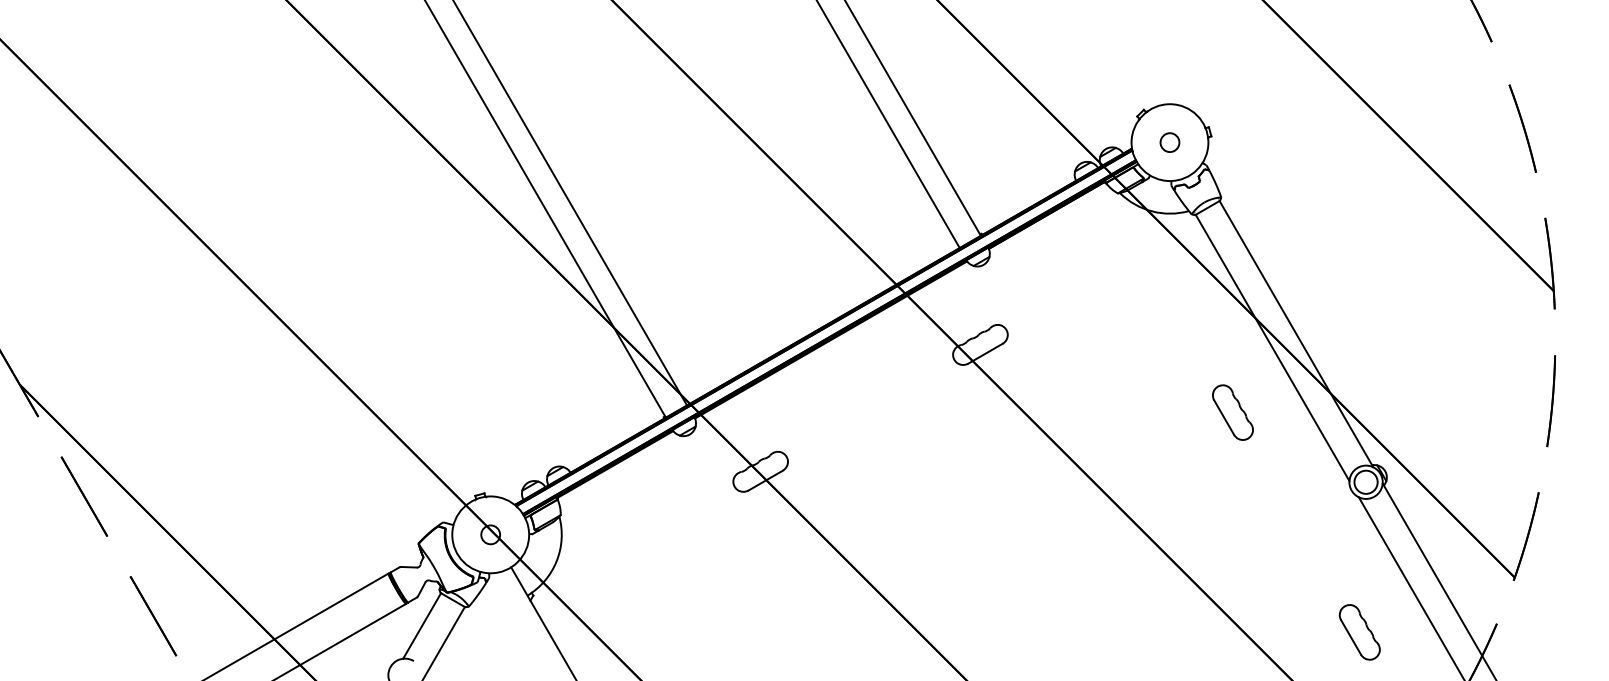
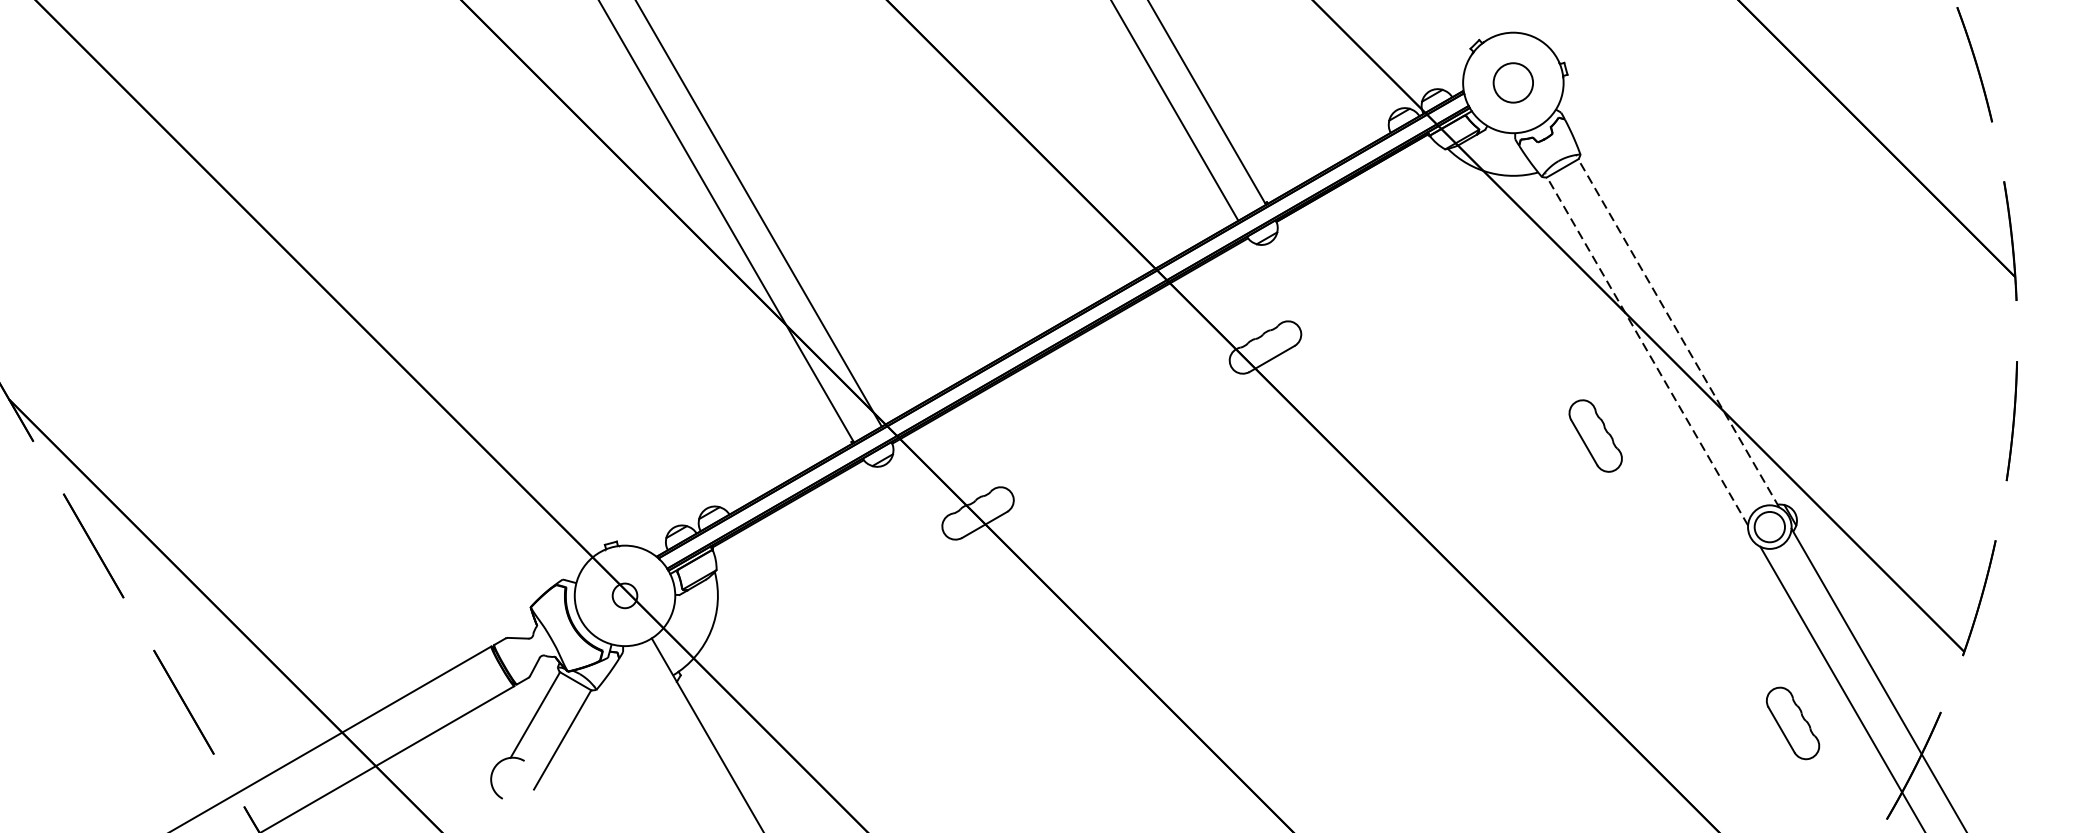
circle: (1169, 142) -> (1512, 82), size x1.6
line: (1296, 334) -> (1678, 333), solid -> dashed
line: (1272, 347) -> (1647, 350), solid -> dashed
part: (1359, 632) -> (1792, 723), moved

